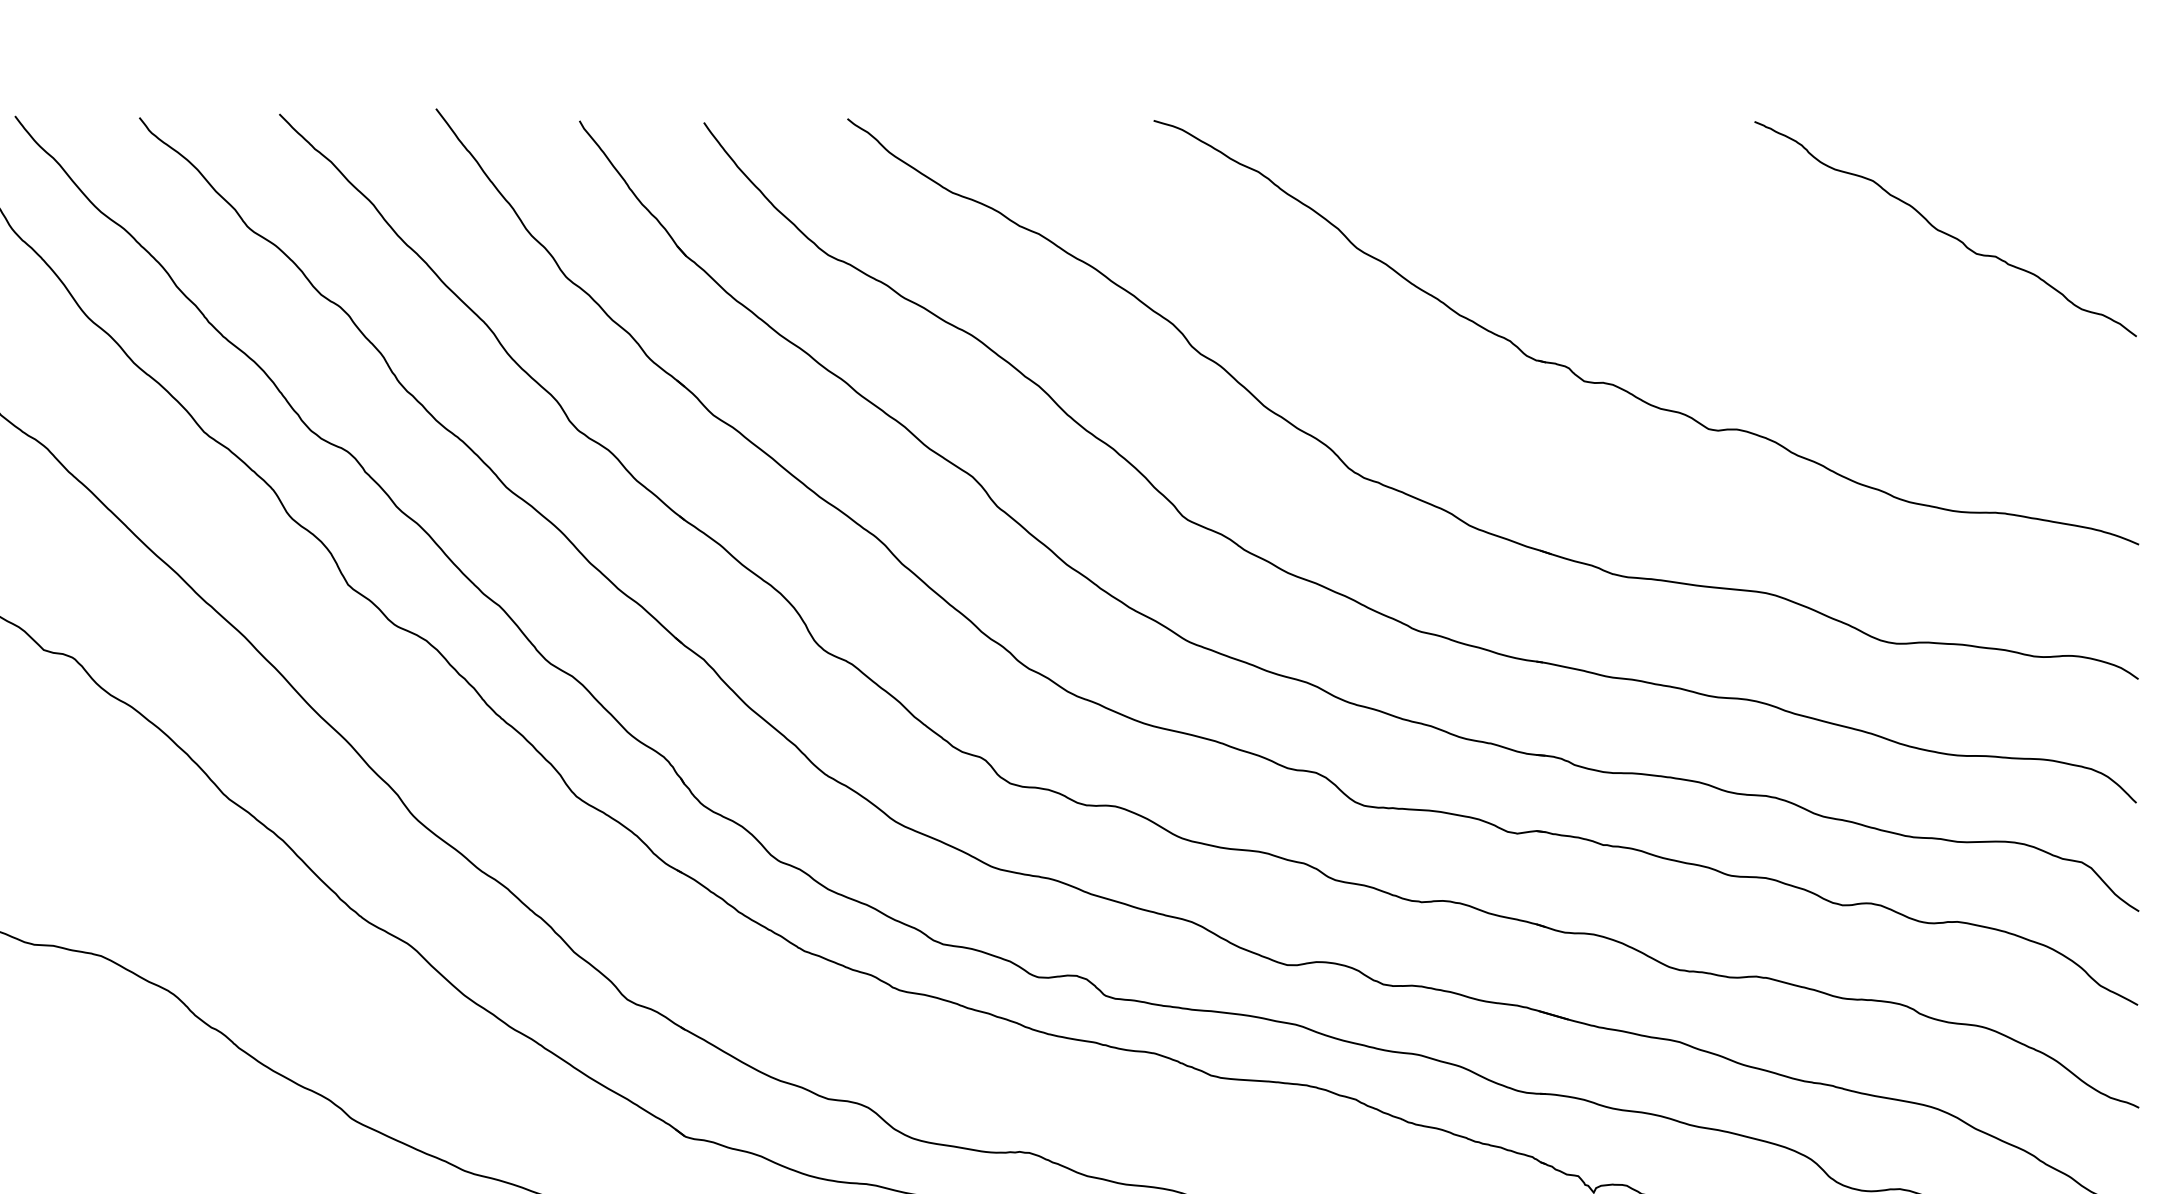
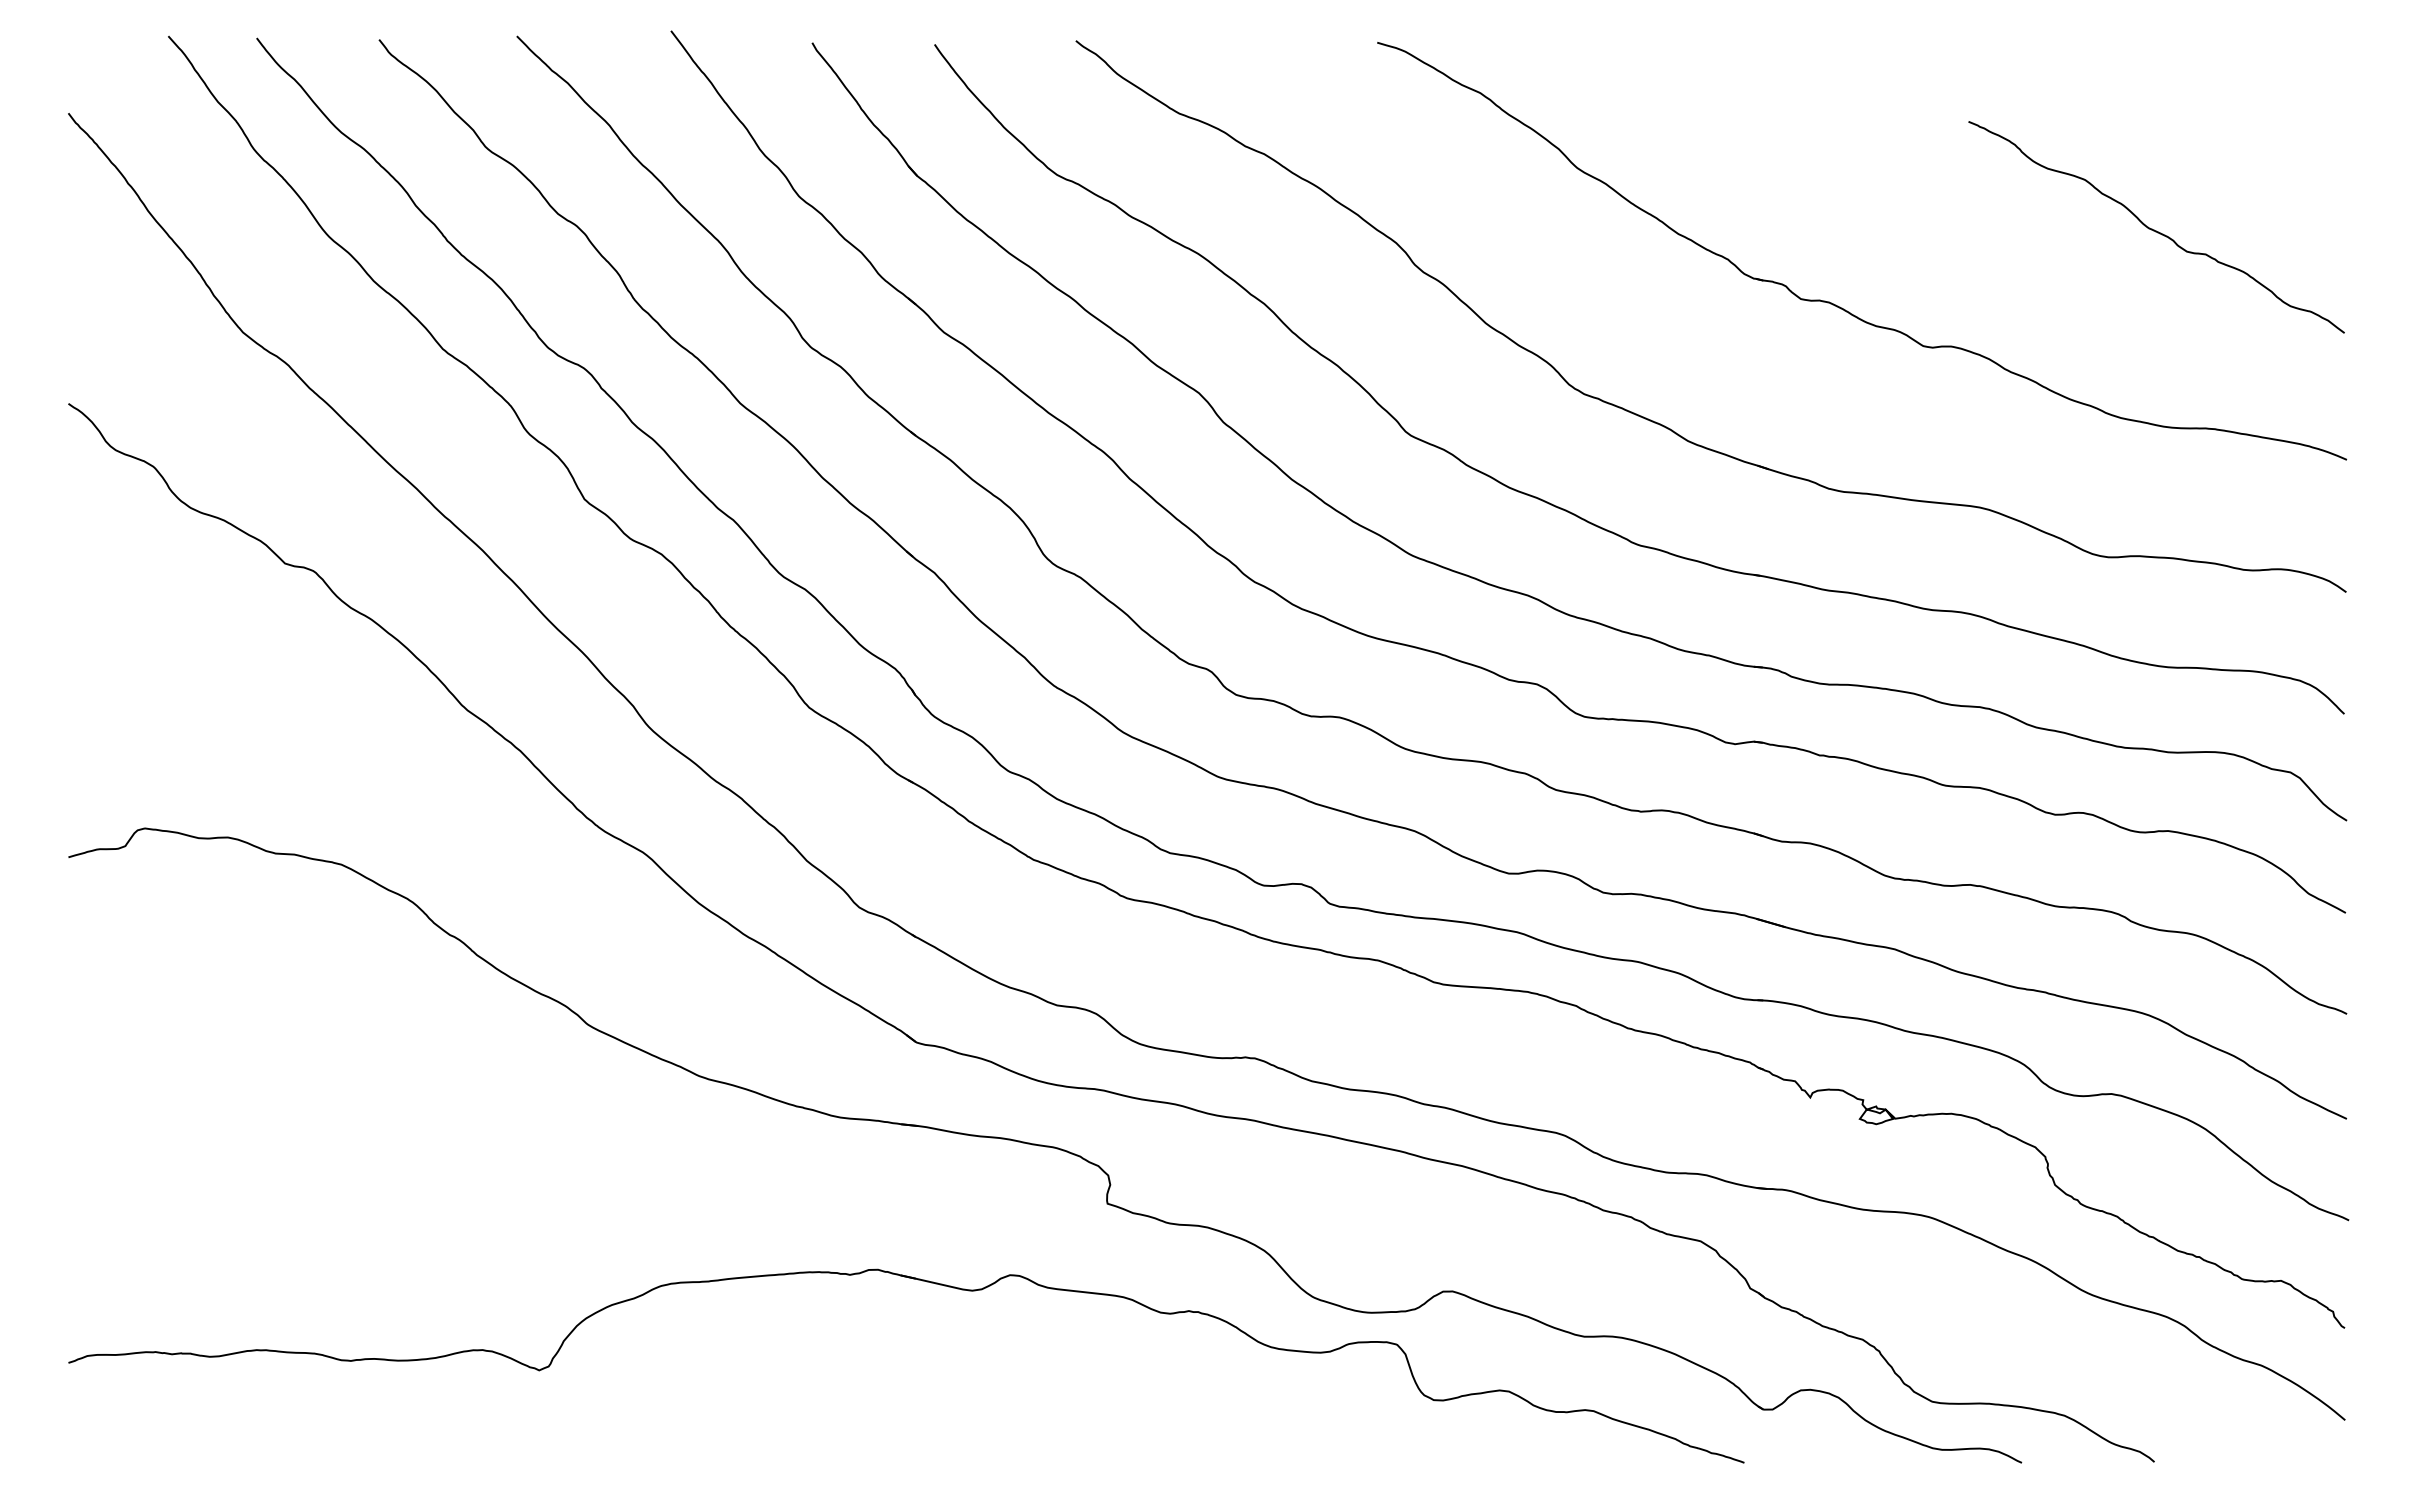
curve: (1943, 231) -> (2154, 229), moved

